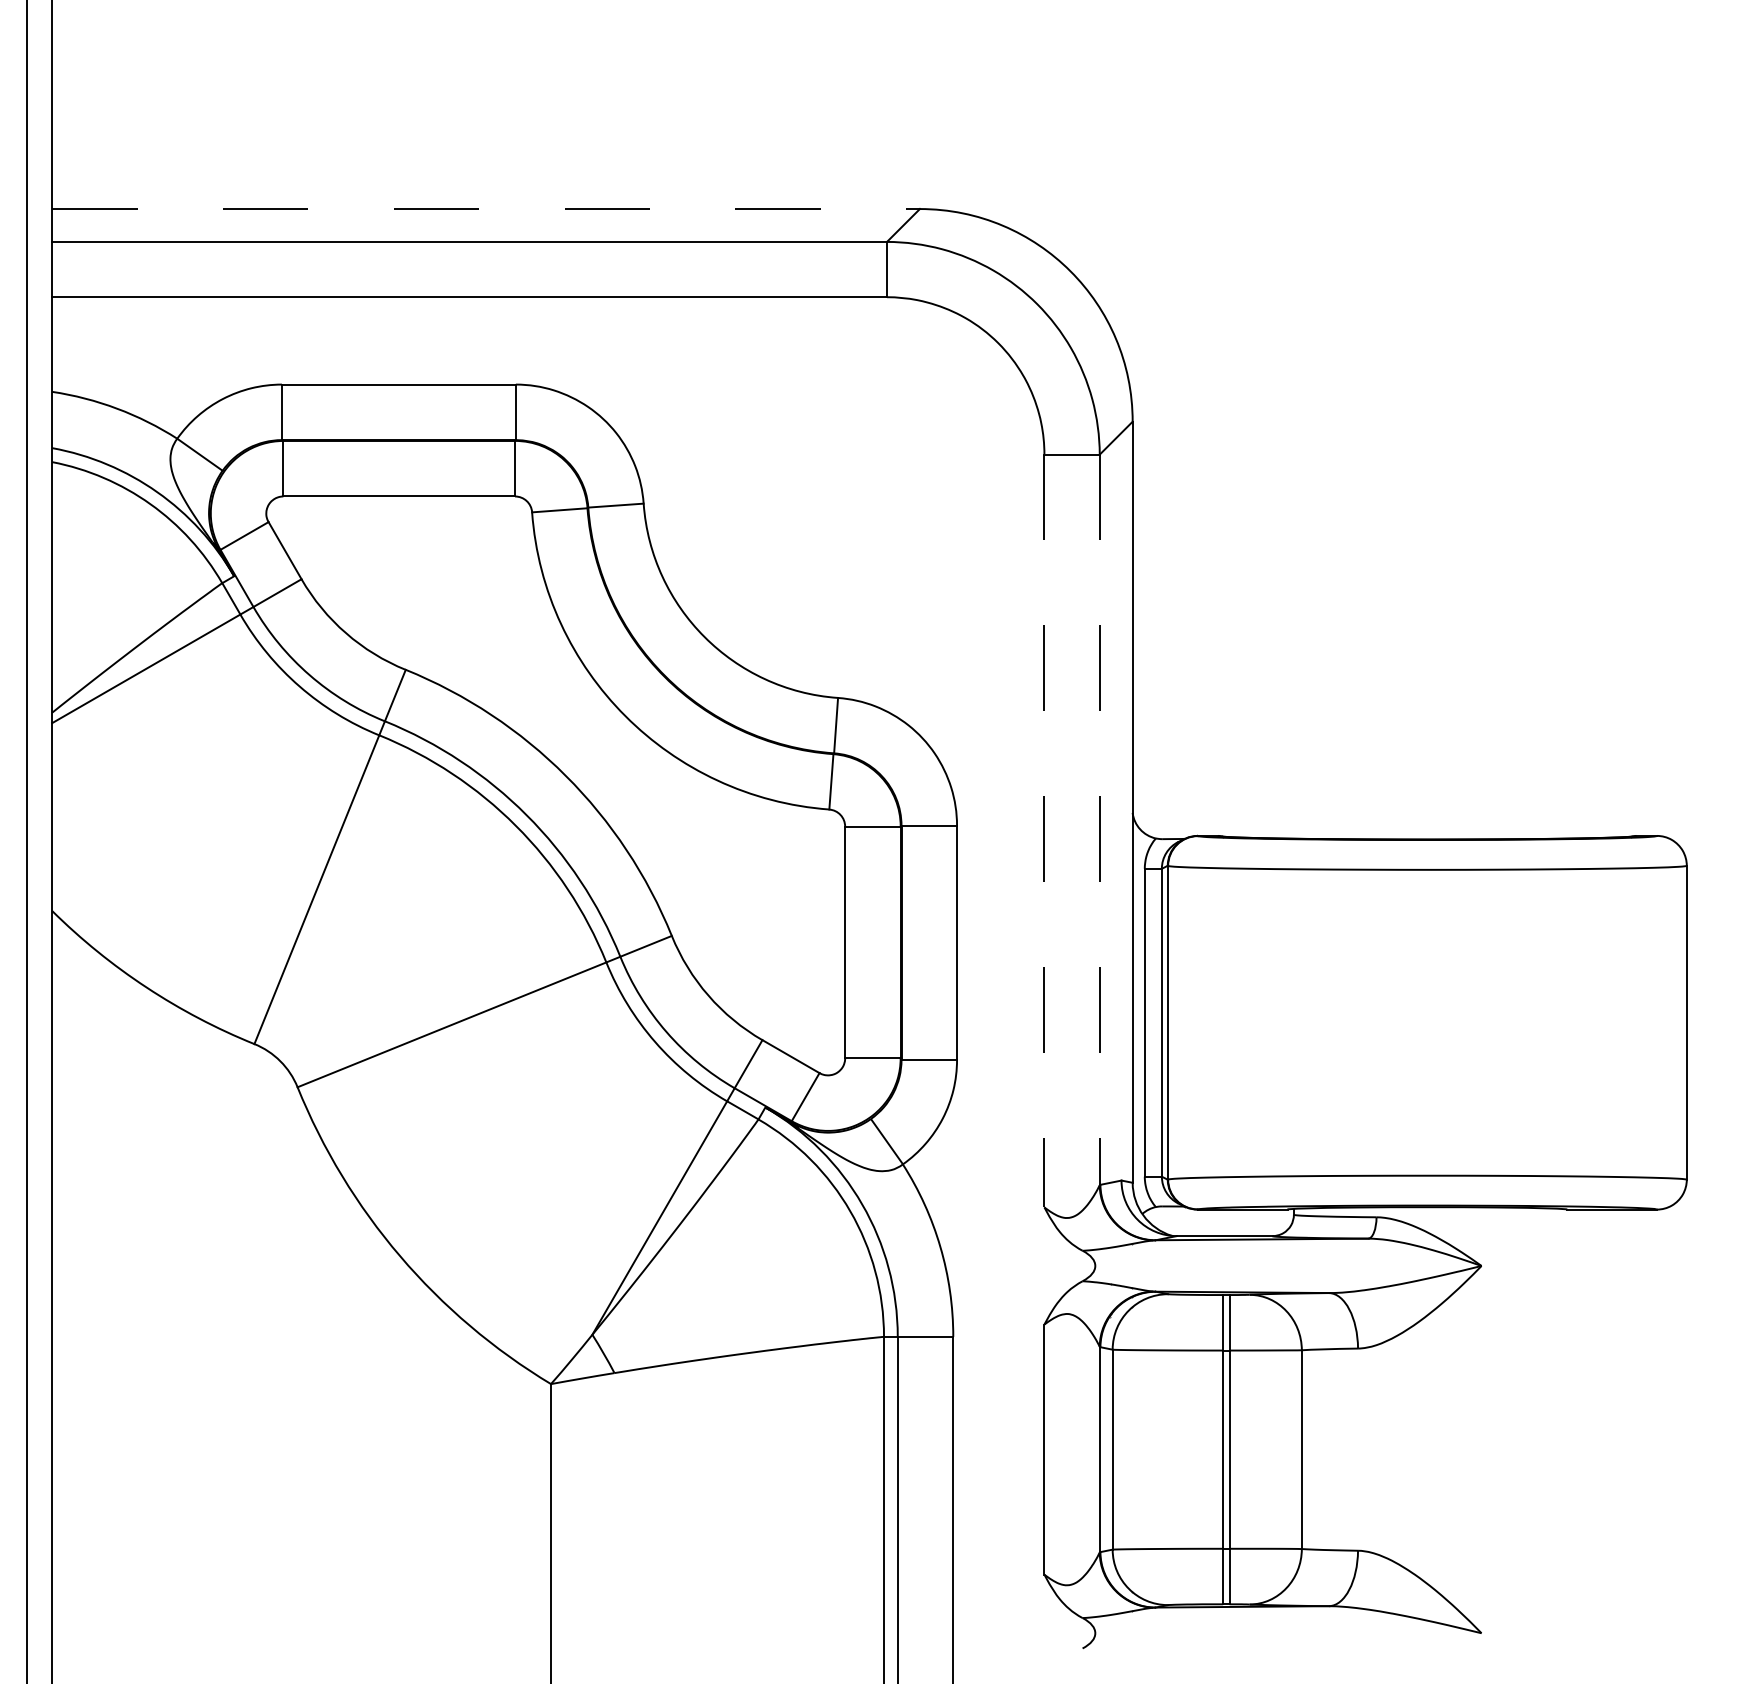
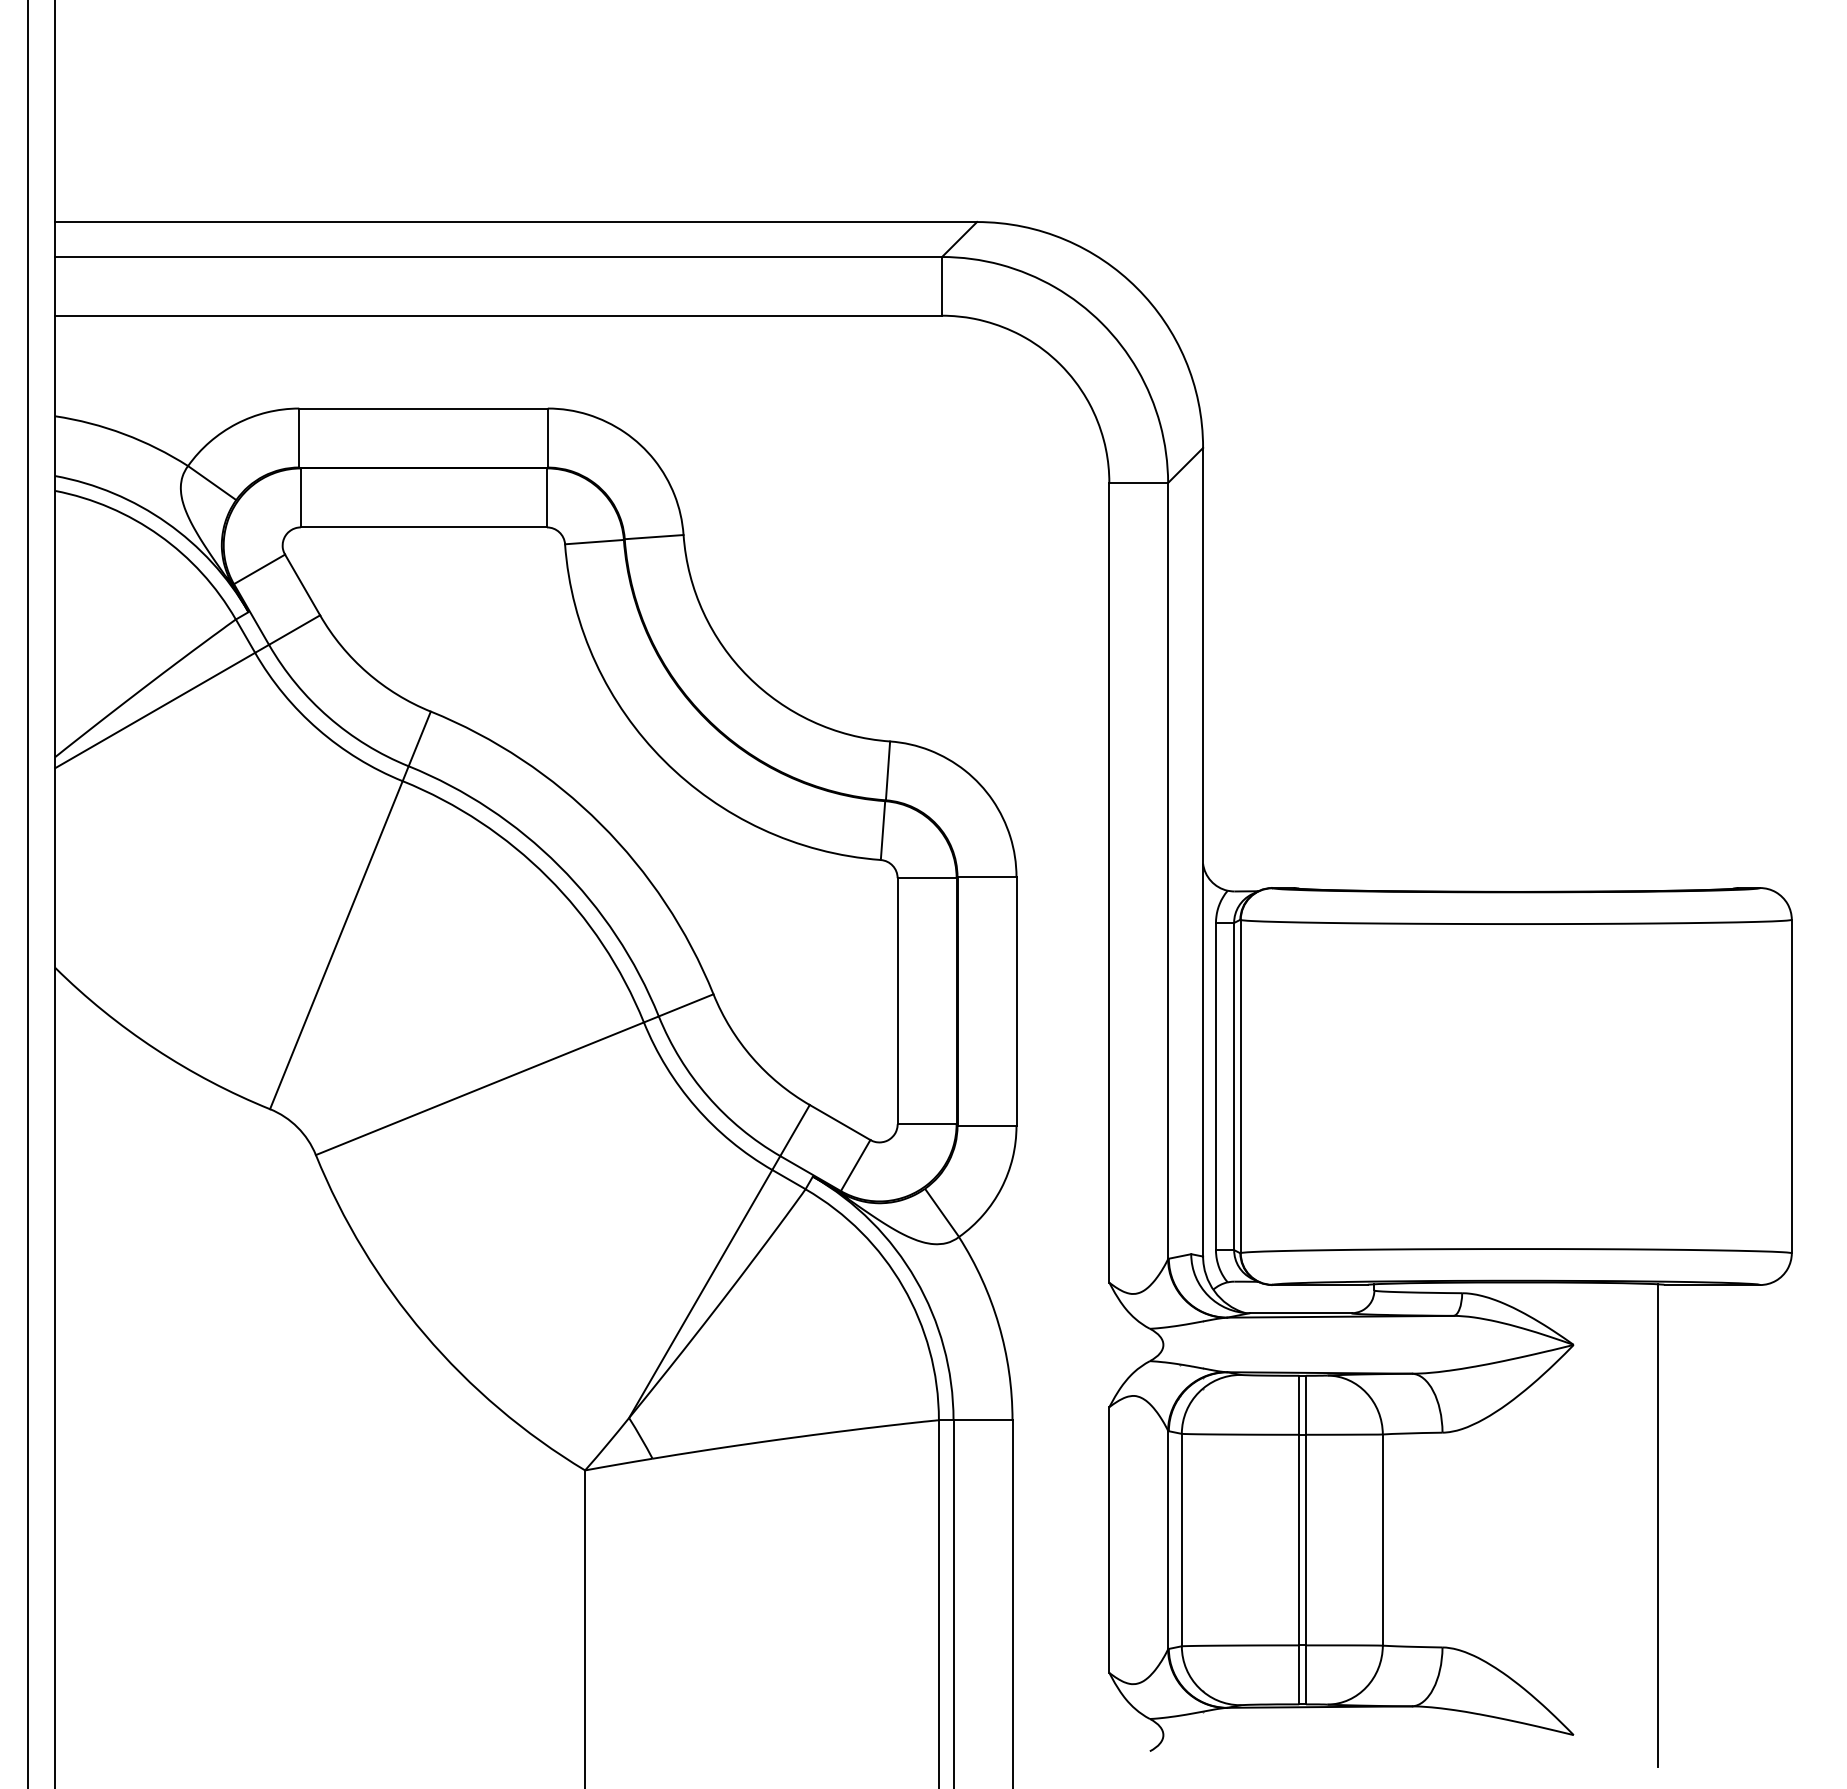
line: (486, 208) -> (516, 221), dashed -> solid
line: (1099, 820) -> (1167, 871), dashed -> solid
line: (1044, 831) -> (1109, 883), dashed -> solid
line: (1560, 1435) -> (1657, 1525), added

